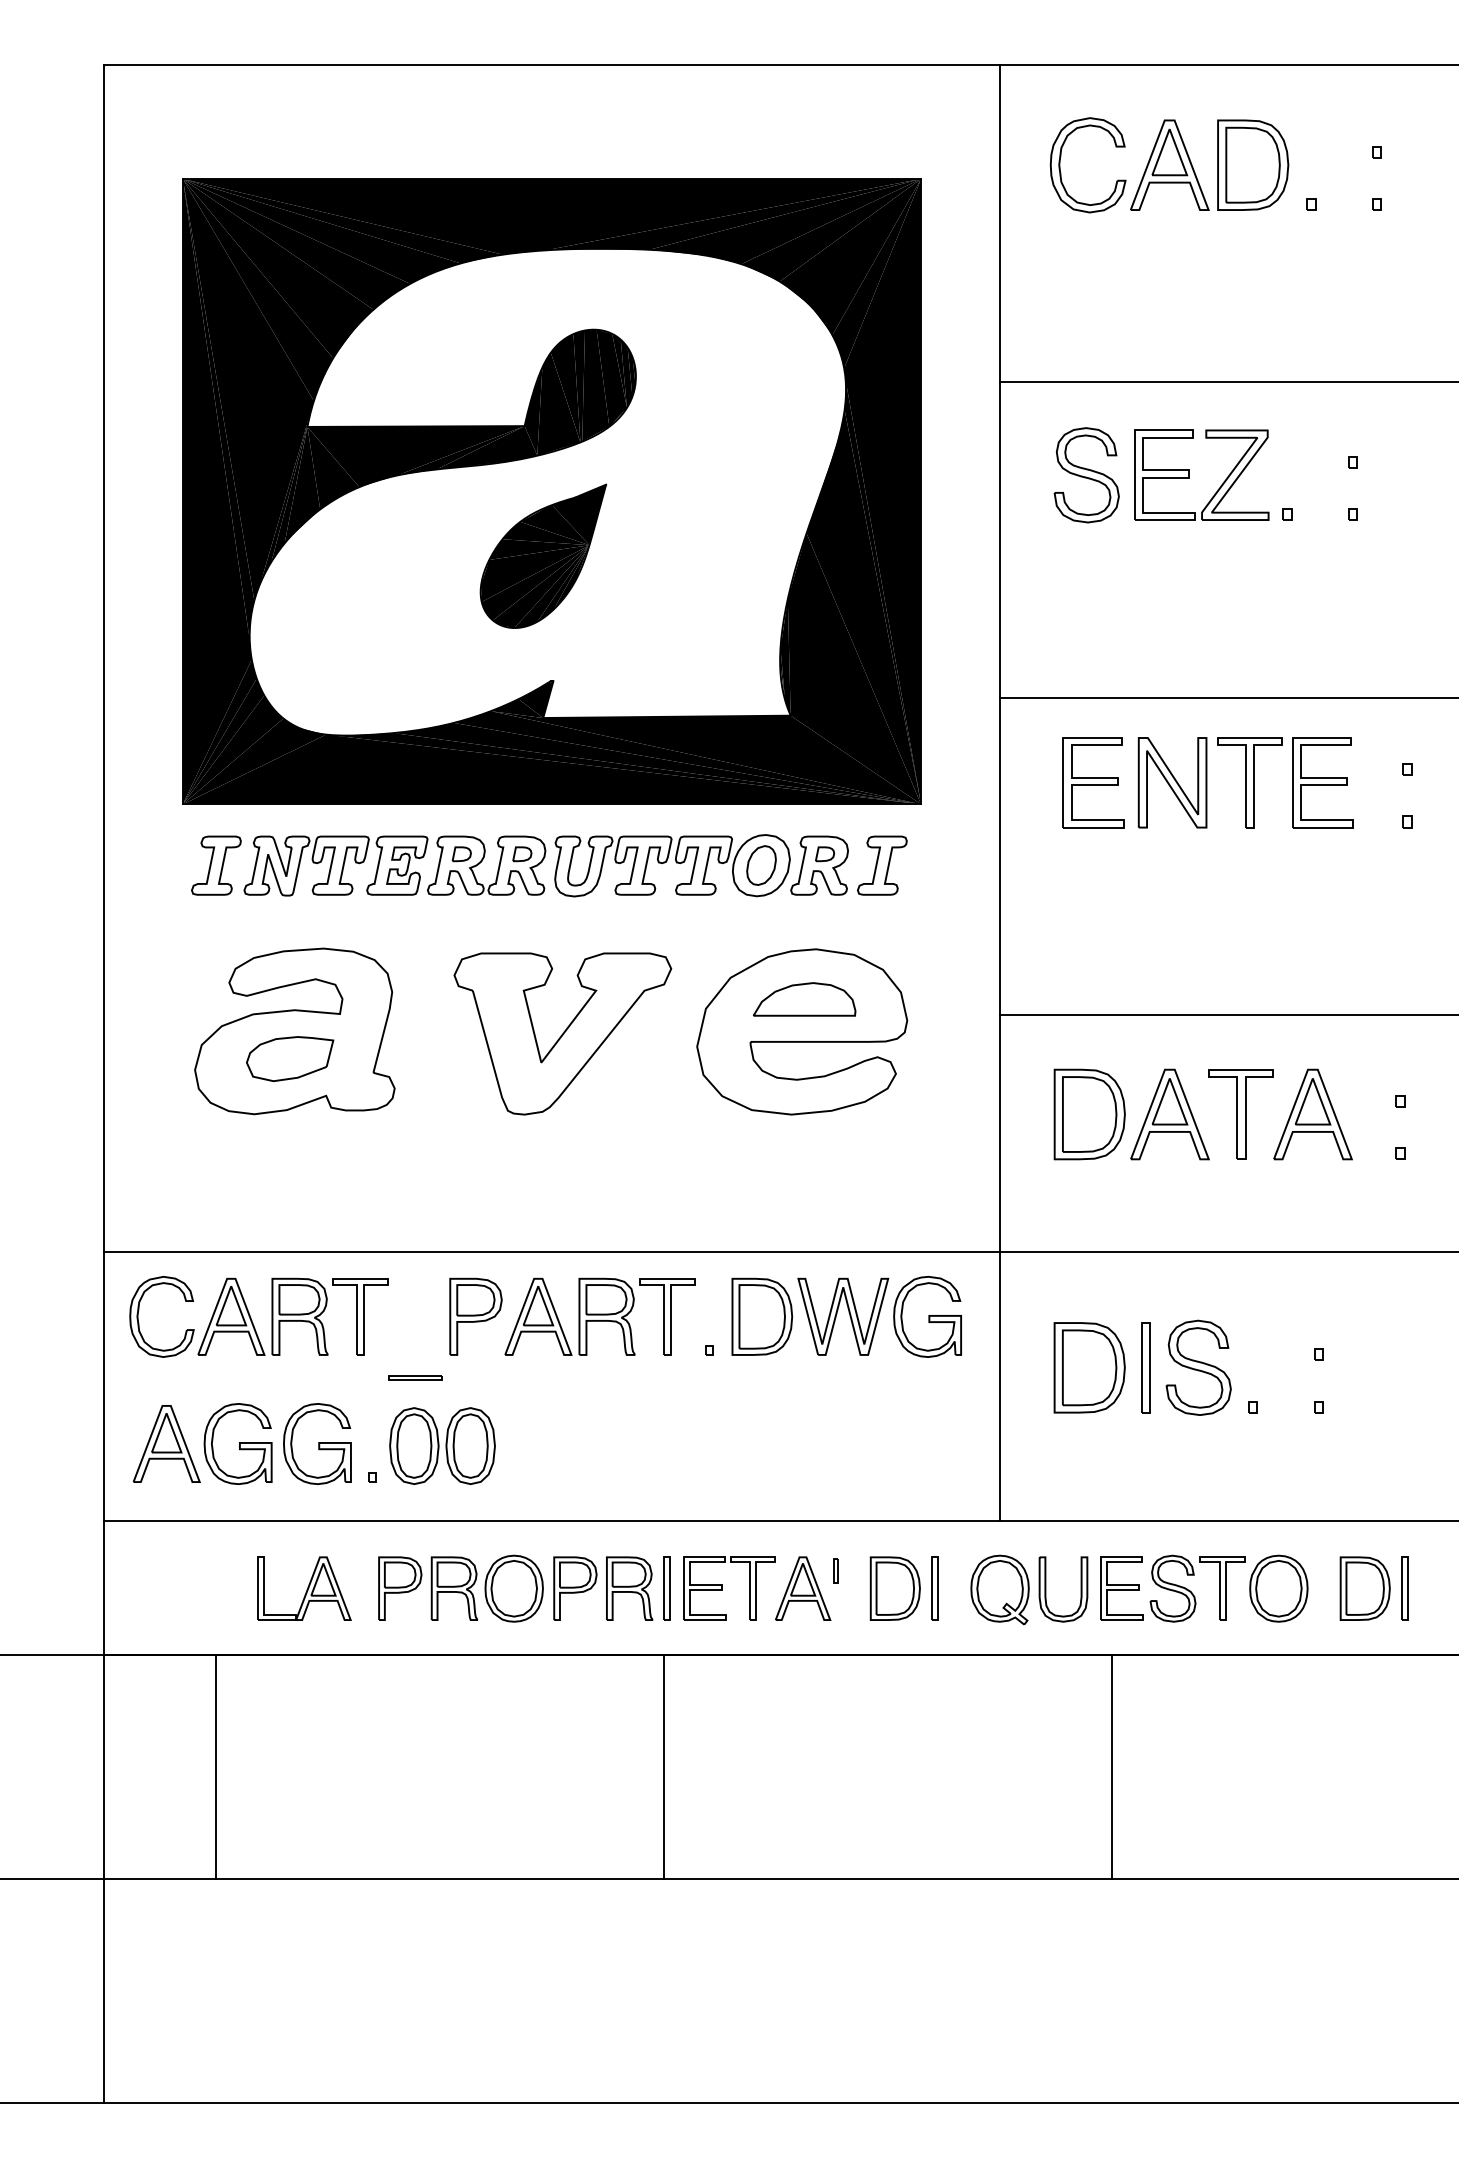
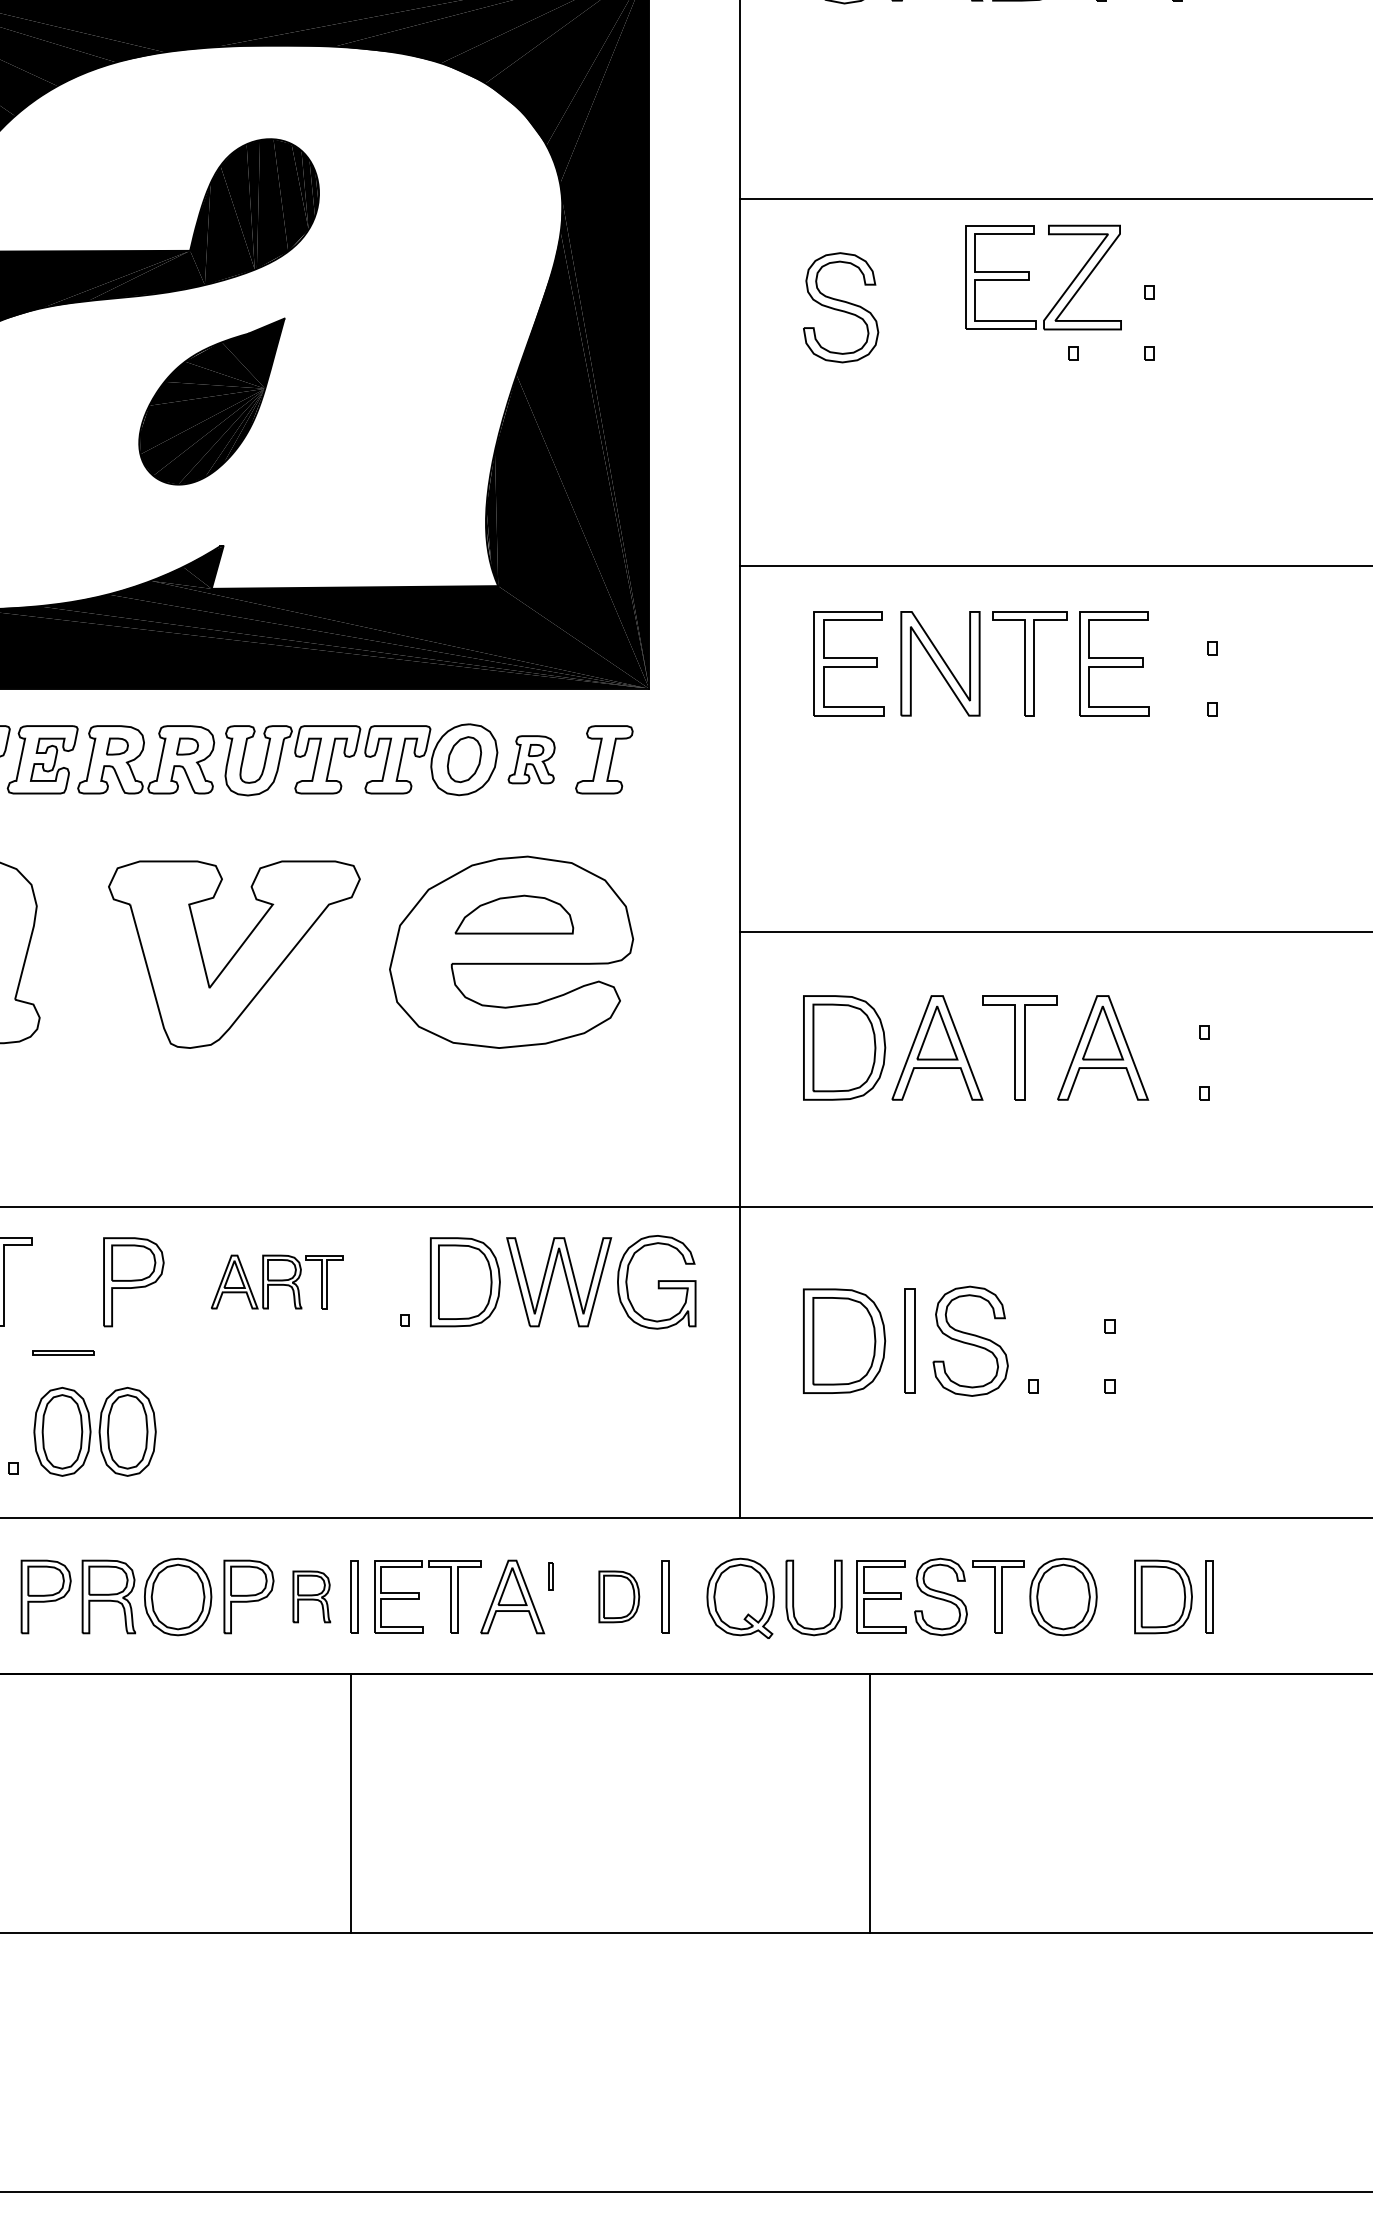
part: (1189, 474) -> (1029, 276), moved
part: (819, 865) -> (531, 759), size x0.7
part: (599, 1316) -> (276, 1281), size x0.6
part: (629, 1588) -> (311, 1596), size x0.7
part: (894, 1588) -> (618, 1596), size x0.7

